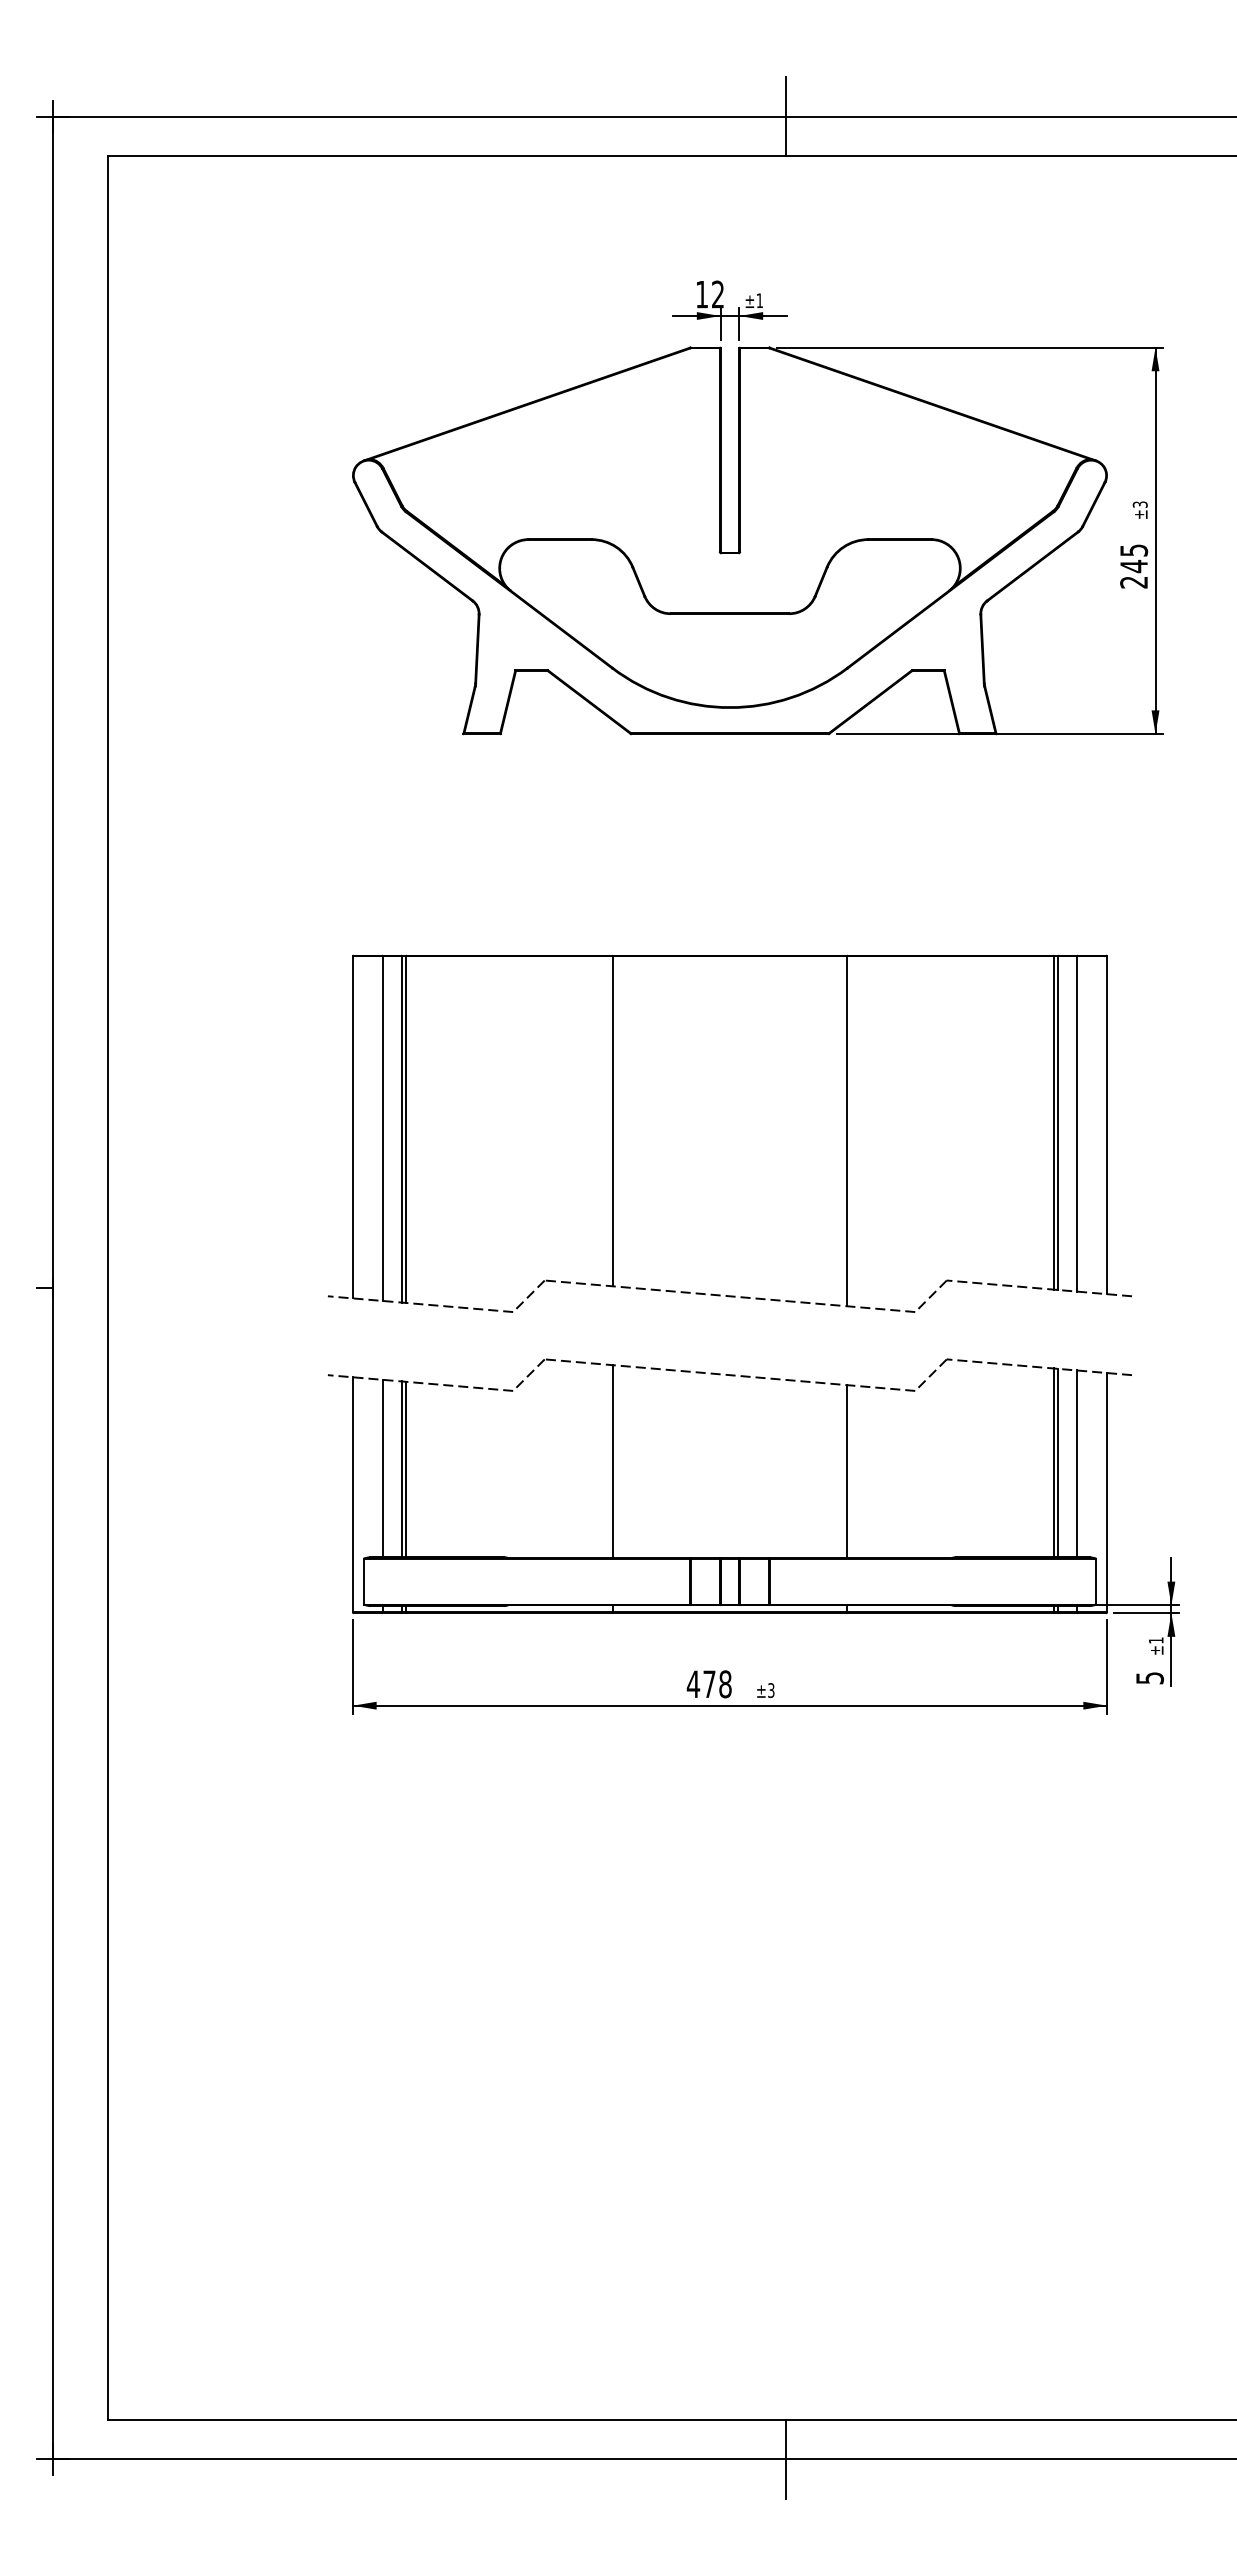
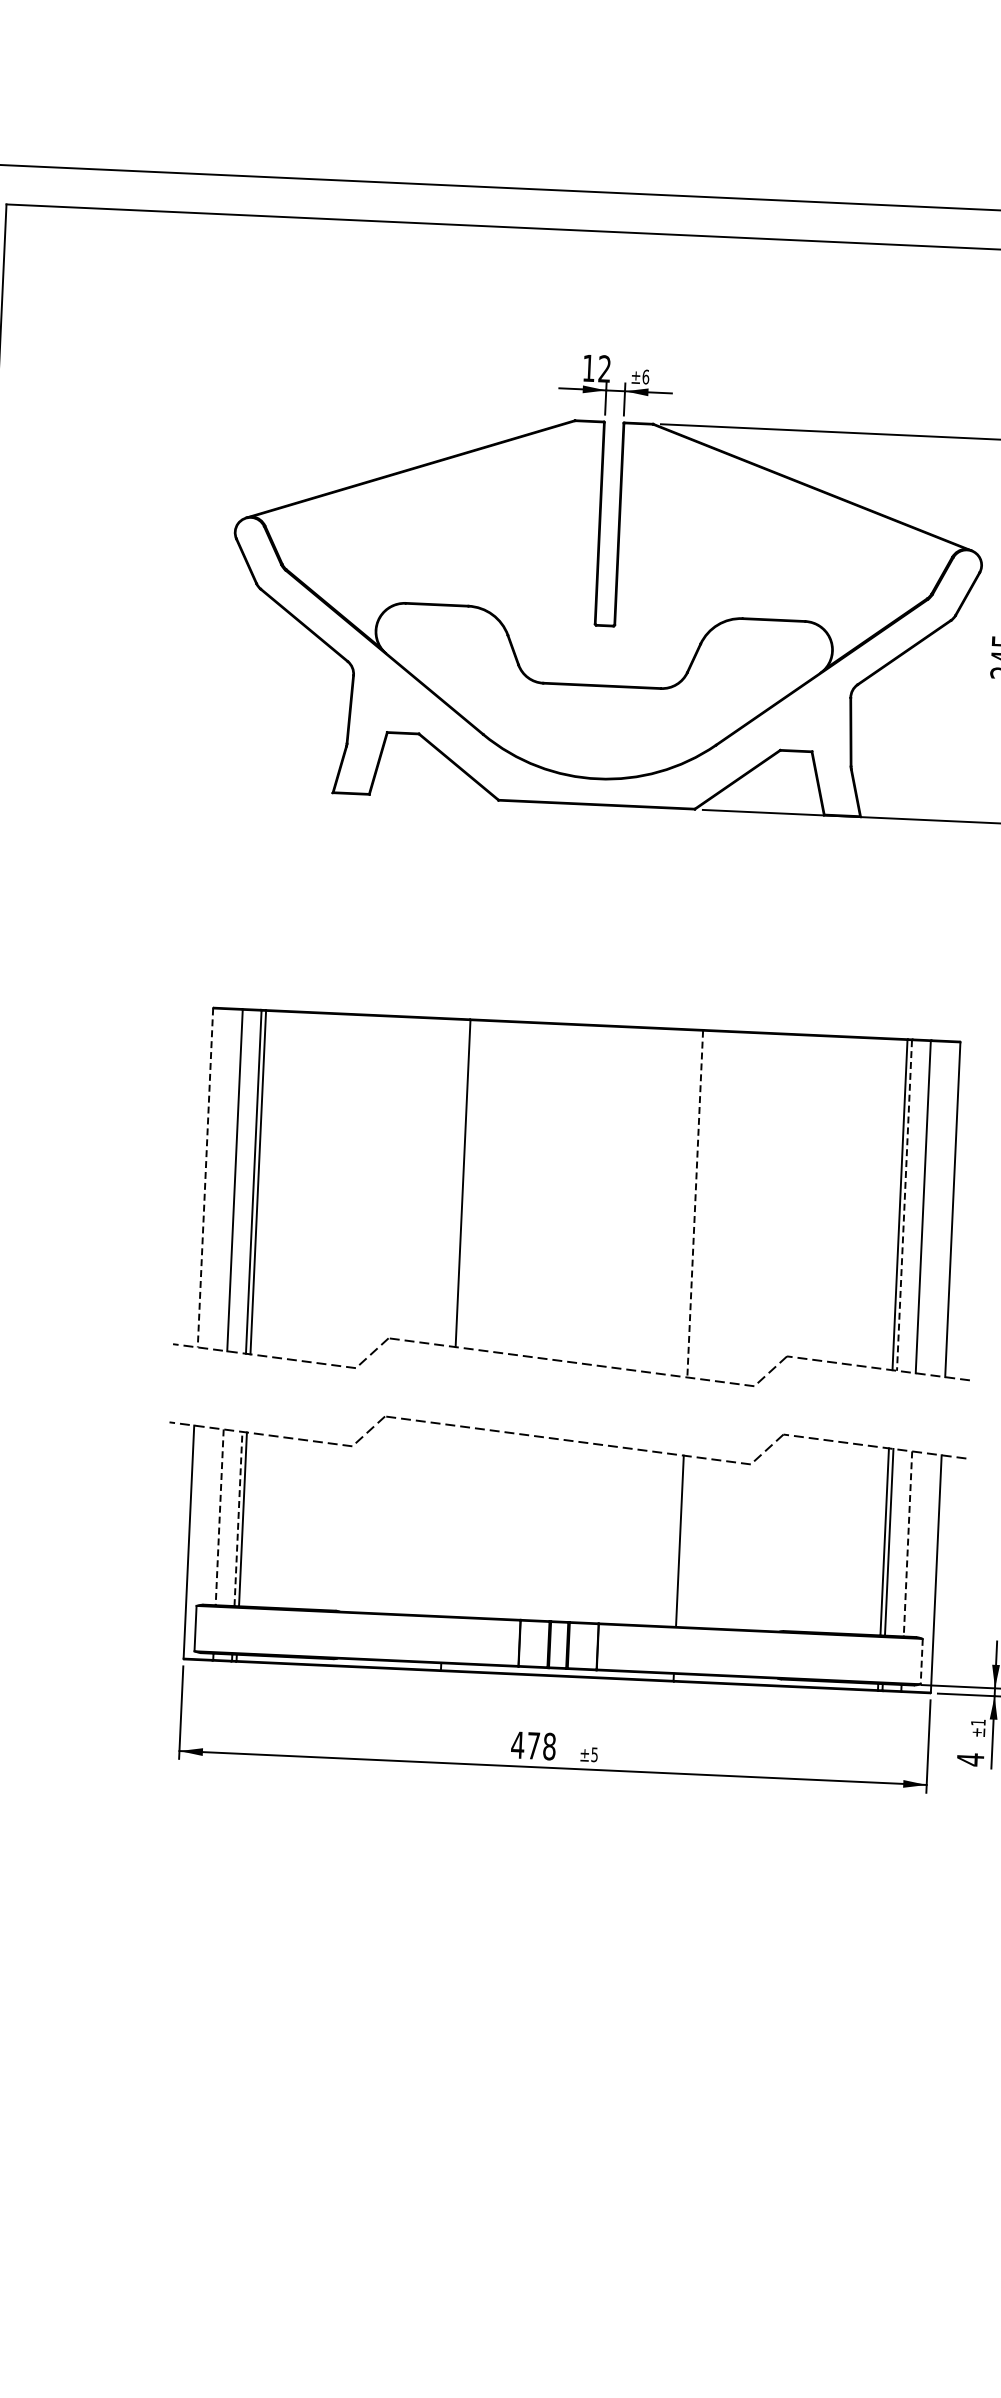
line: (786, 116) -> (680, 195), removed
text: (759, 300) -> (645, 376), ±1 -> ±6
line: (1058, 1123) -> (904, 1205), solid -> dashed
line: (352, 1127) -> (205, 1178), solid -> dashed
line: (847, 1131) -> (695, 1204), solid -> dashed
line: (612, 1461) -> (447, 1520), removed
line: (1077, 1464) -> (908, 1544), solid -> dashed
line: (382, 1468) -> (219, 1517), solid -> dashed
line: (401, 1469) -> (238, 1519), solid -> dashed
line: (1096, 1581) -> (921, 1661), solid -> dashed
text: (1149, 1677) -> (970, 1758), 5 -> 4
text: (771, 1689) -> (594, 1753), ±3 -> ±5

